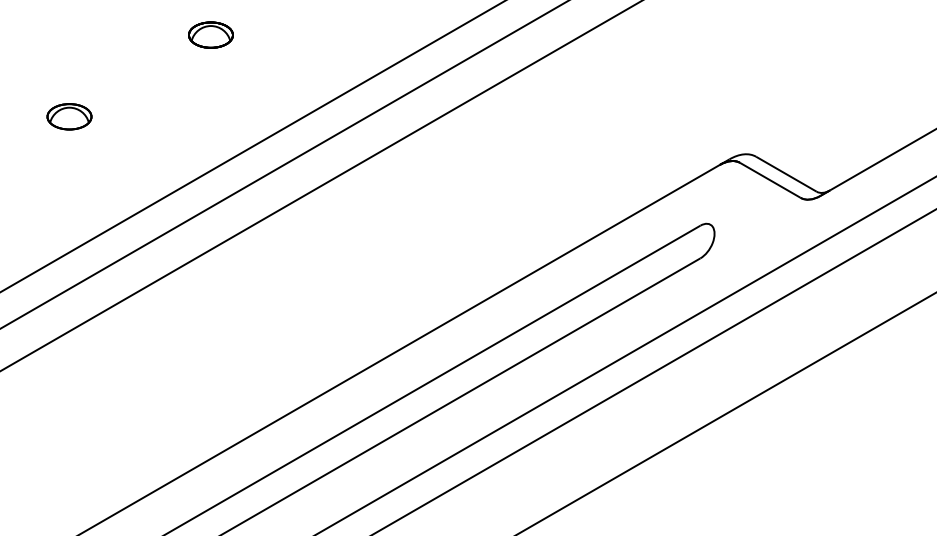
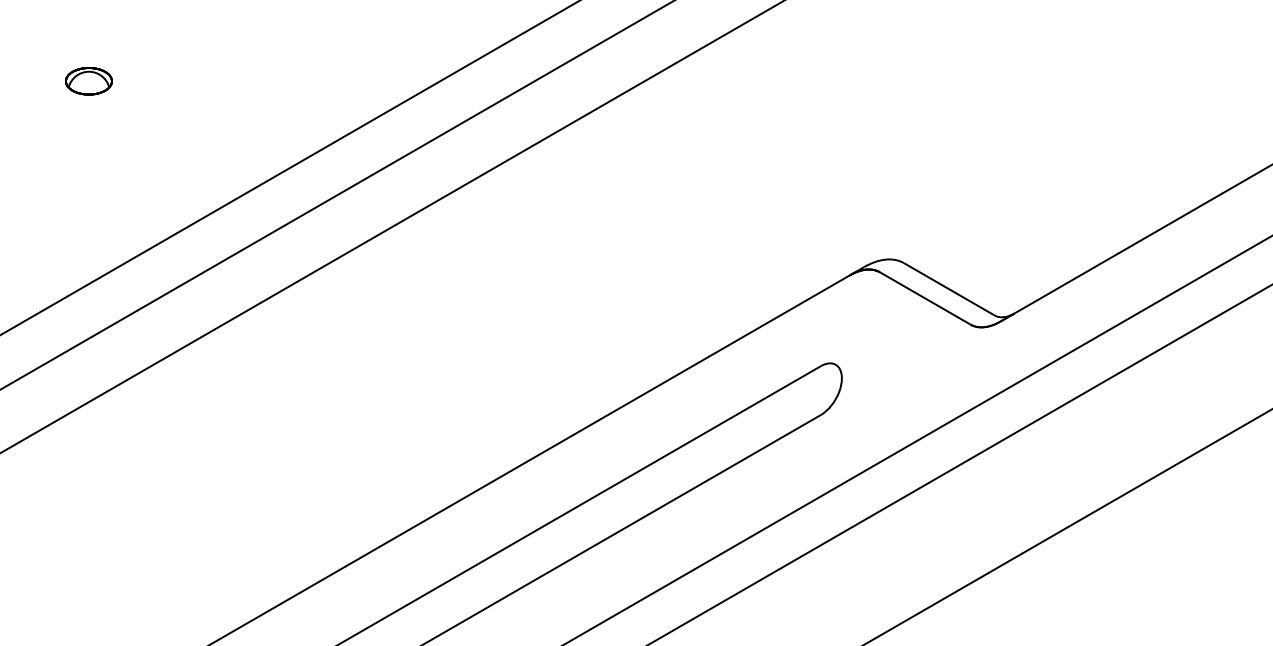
part: (210, 34) -> (88, 80), size x0.7

